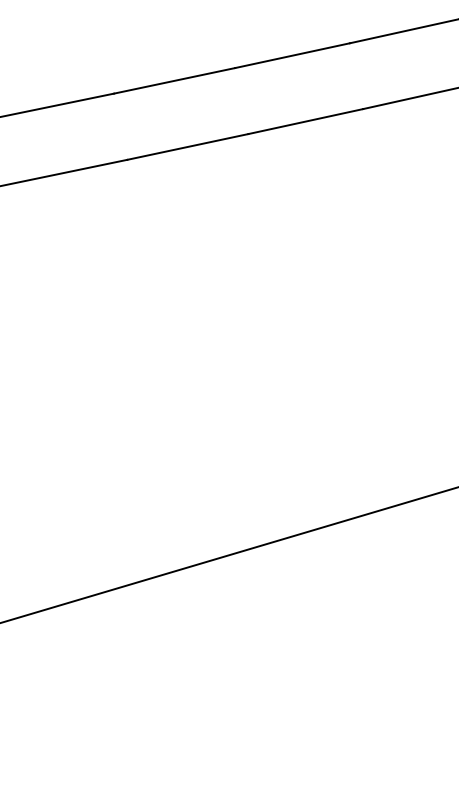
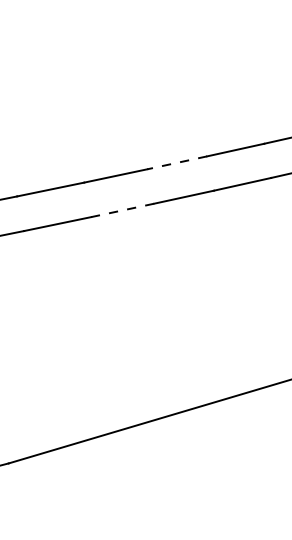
line: (293, 55) -> (177, 162), solid -> dashed
line: (187, 147) -> (122, 210), solid -> dashed

